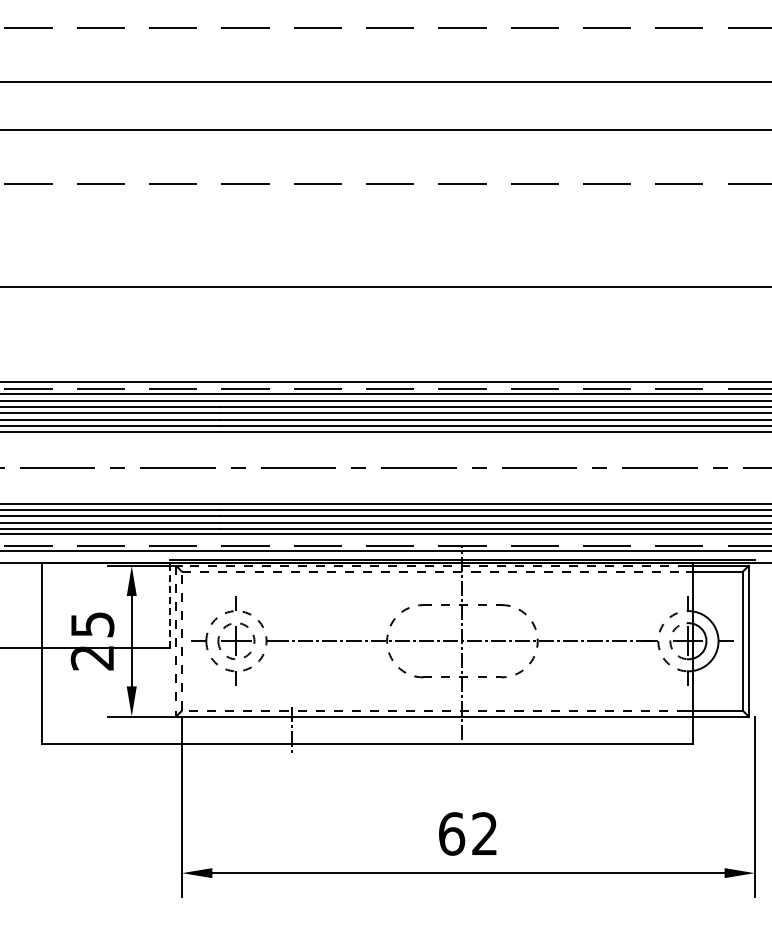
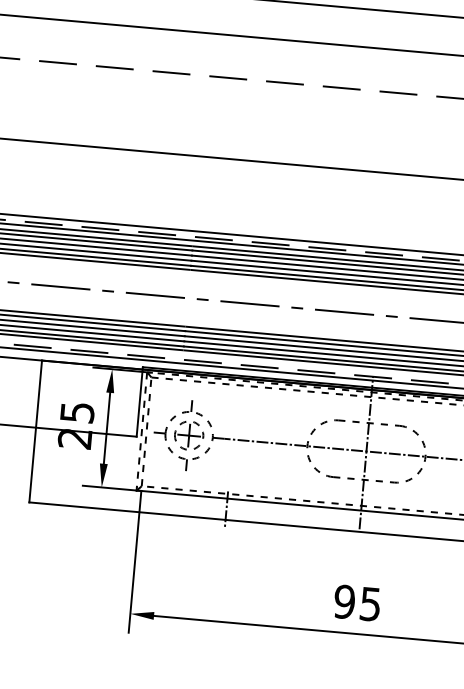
line: (170, 603) -> (140, 401), dashed -> solid
text: (467, 833) -> (356, 602), 62 -> 95

